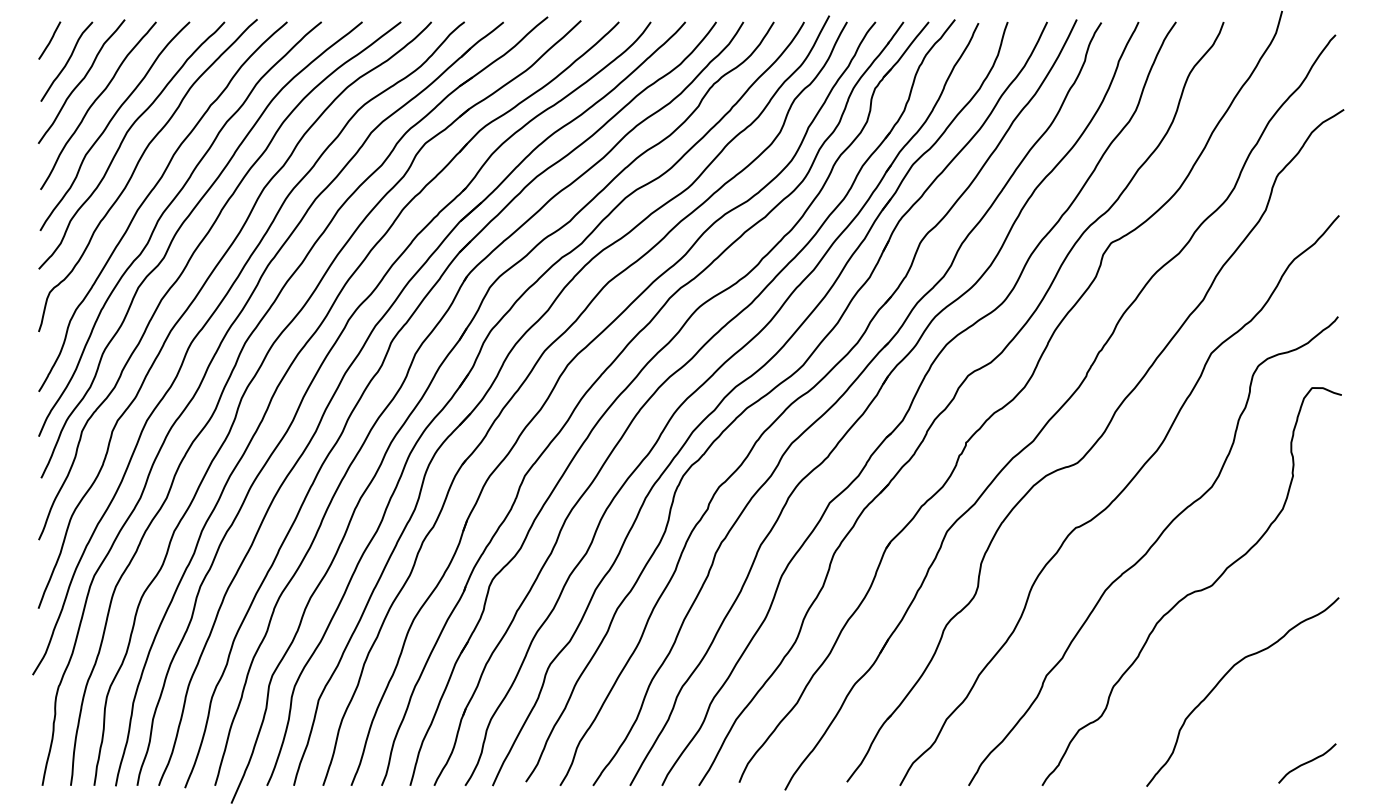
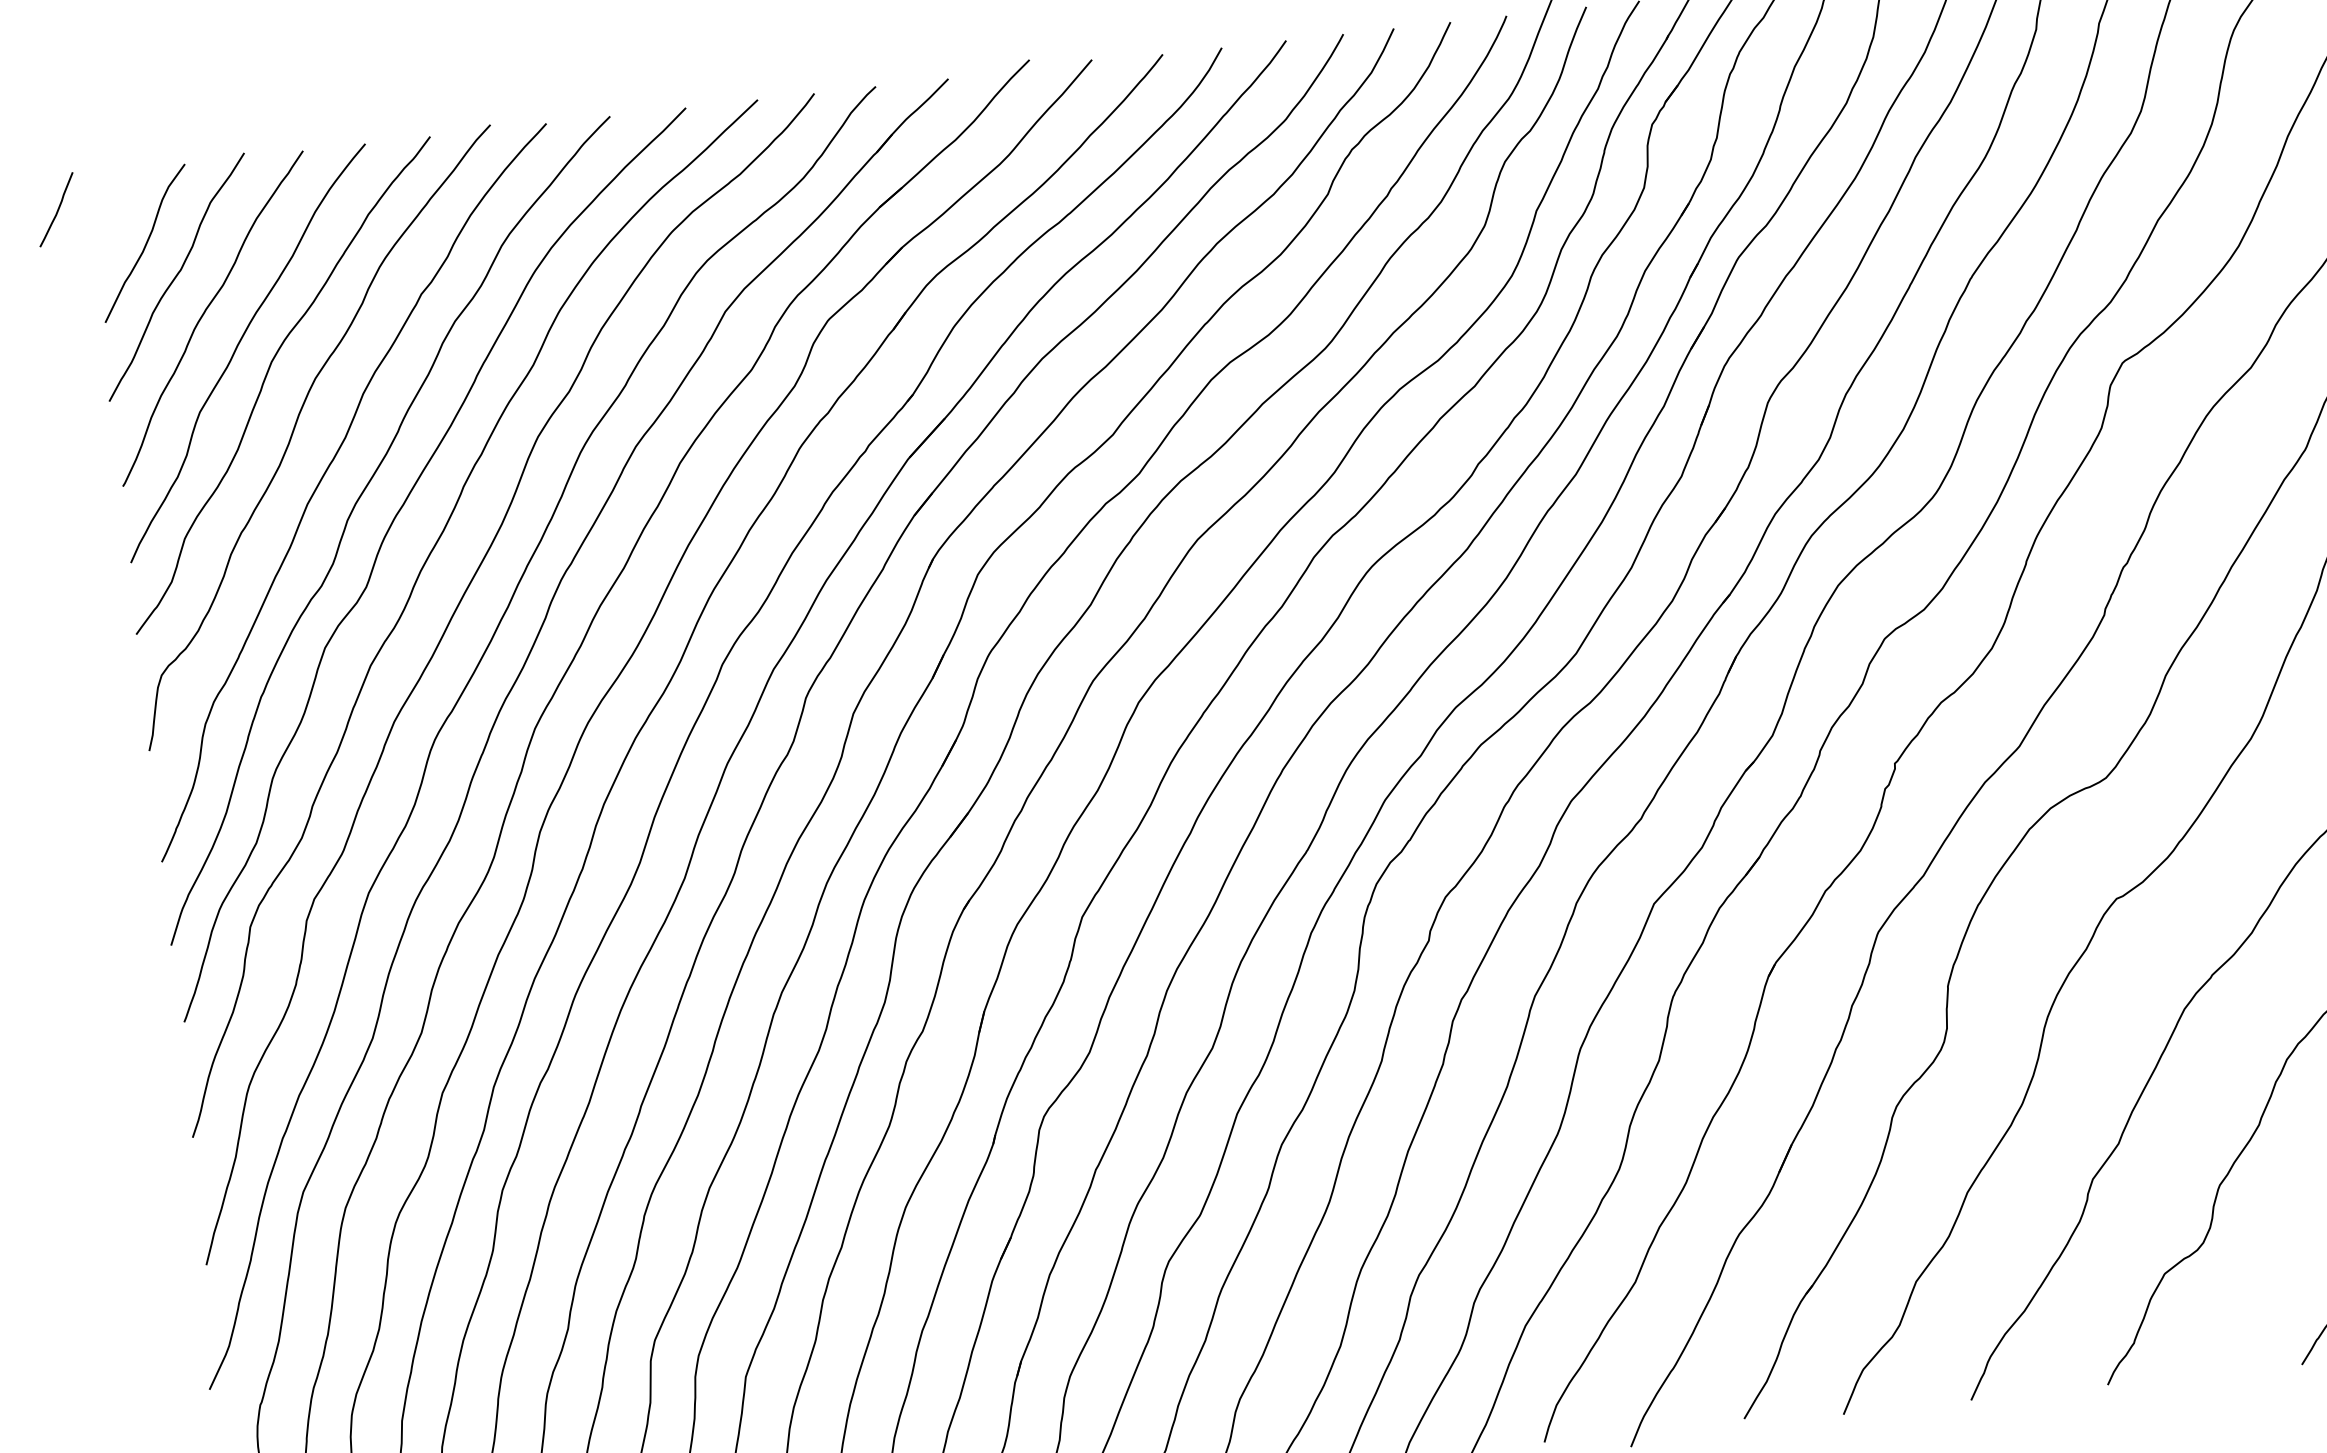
line: (49, 40) -> (56, 209), moved

